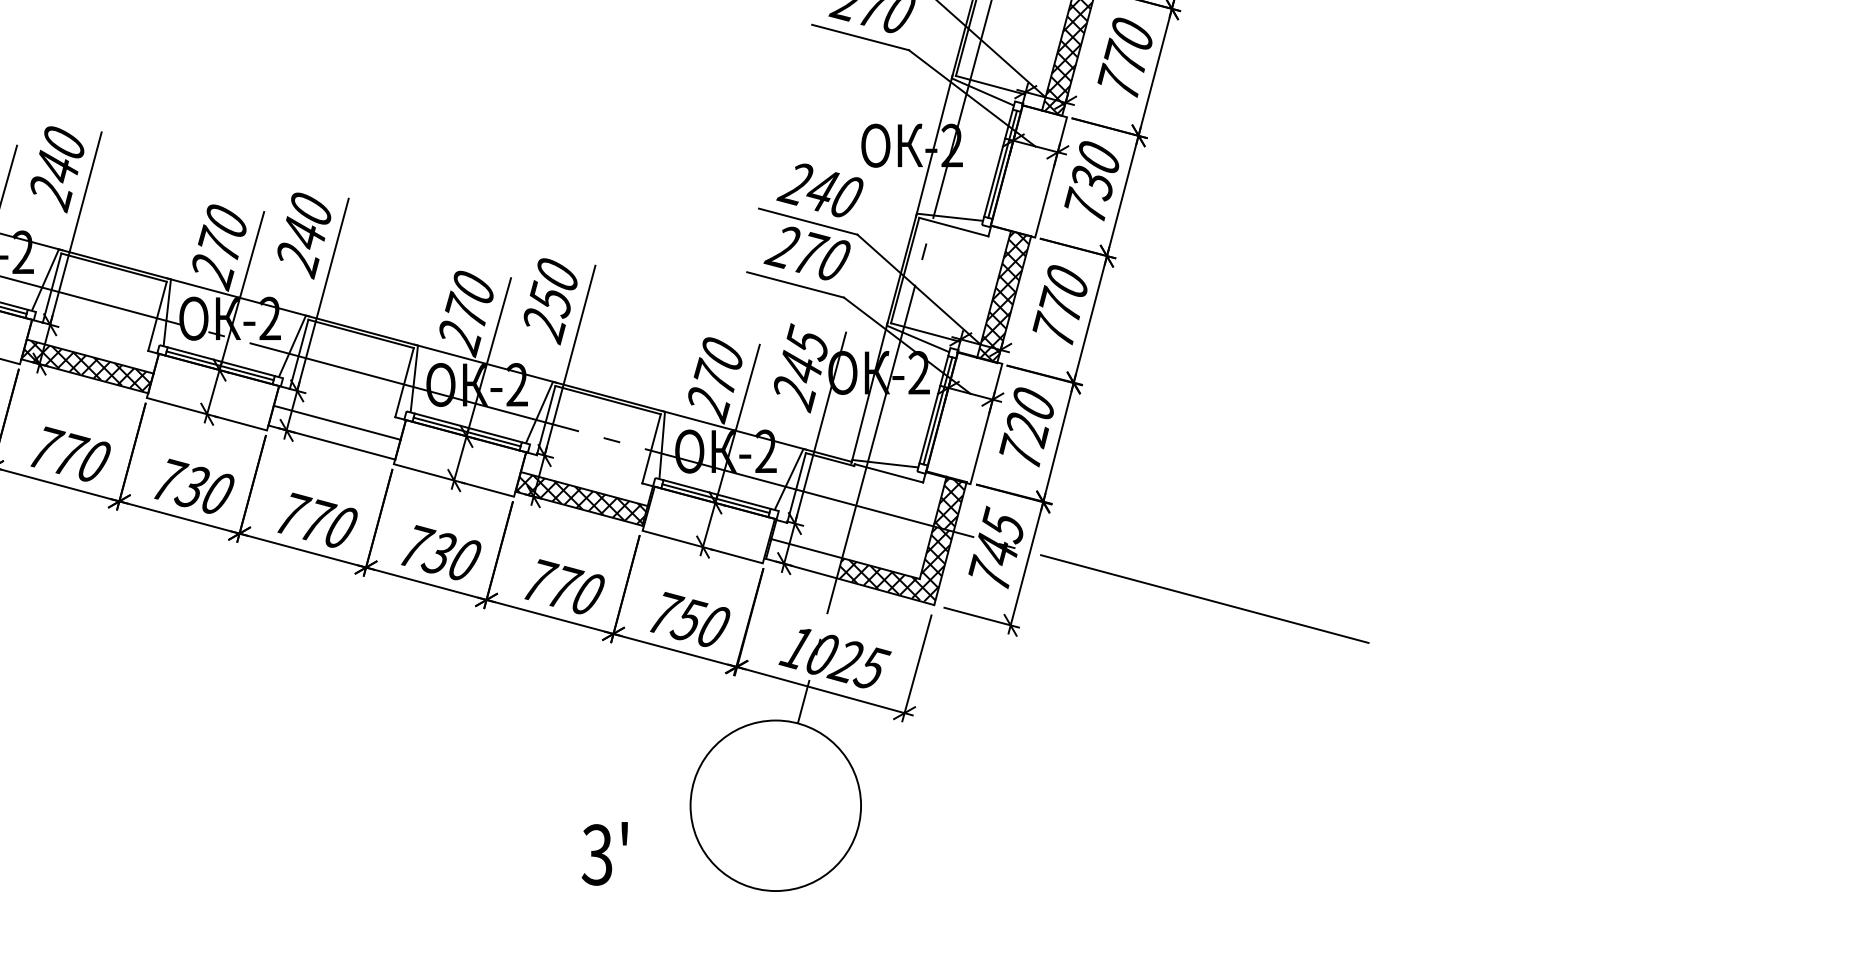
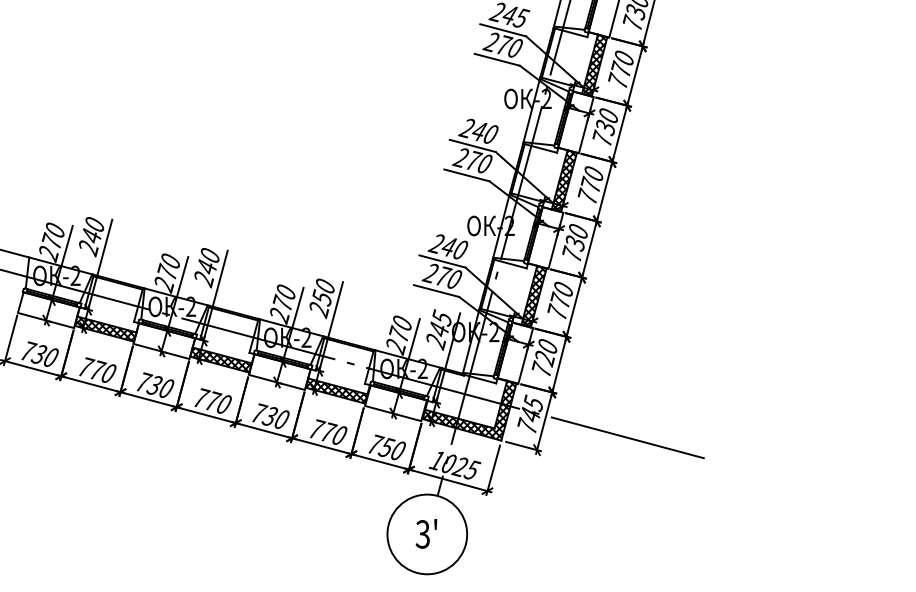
hatch: (335, 433) -> (221, 360), added
hatch: (804, 557) -> (440, 418), added
text: (605, 852) -> (426, 533), moved

